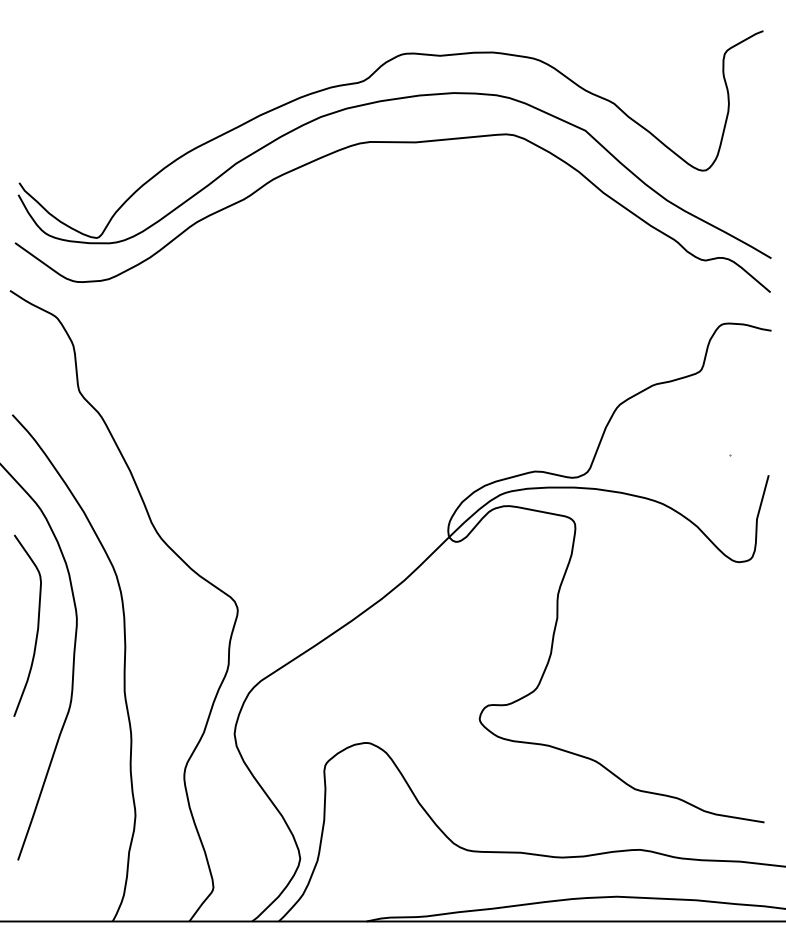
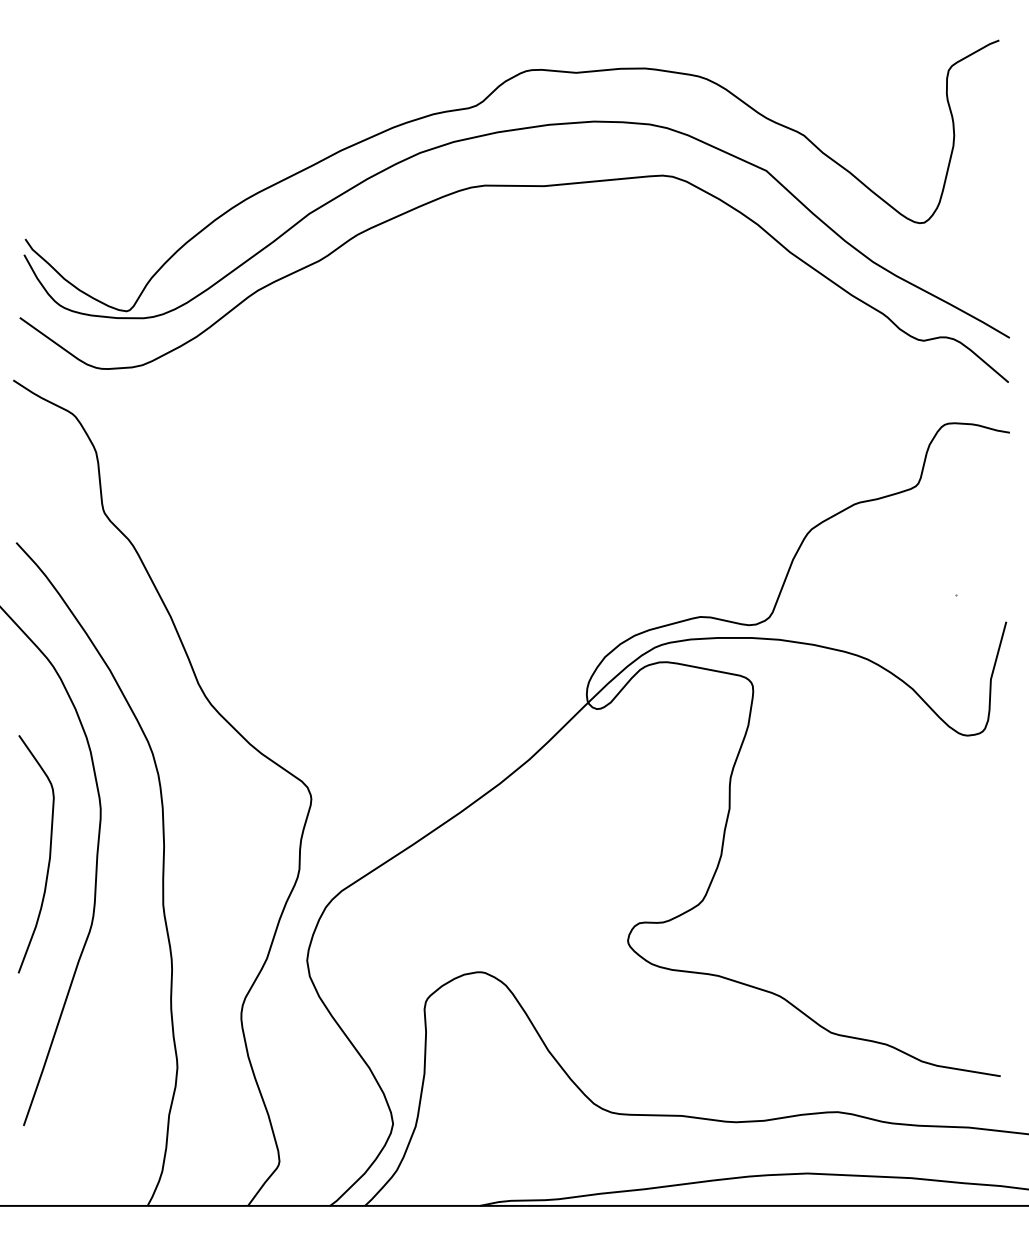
curve: (37, 625) -> (49, 853), moved

